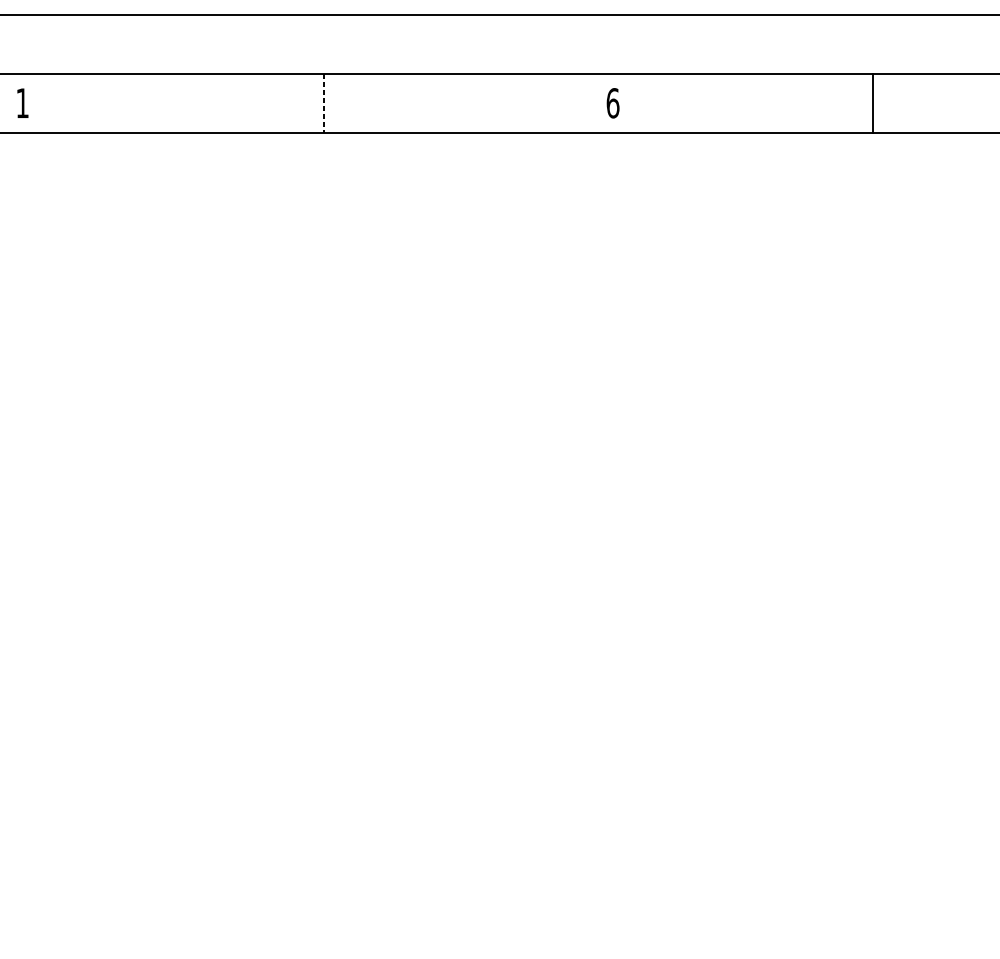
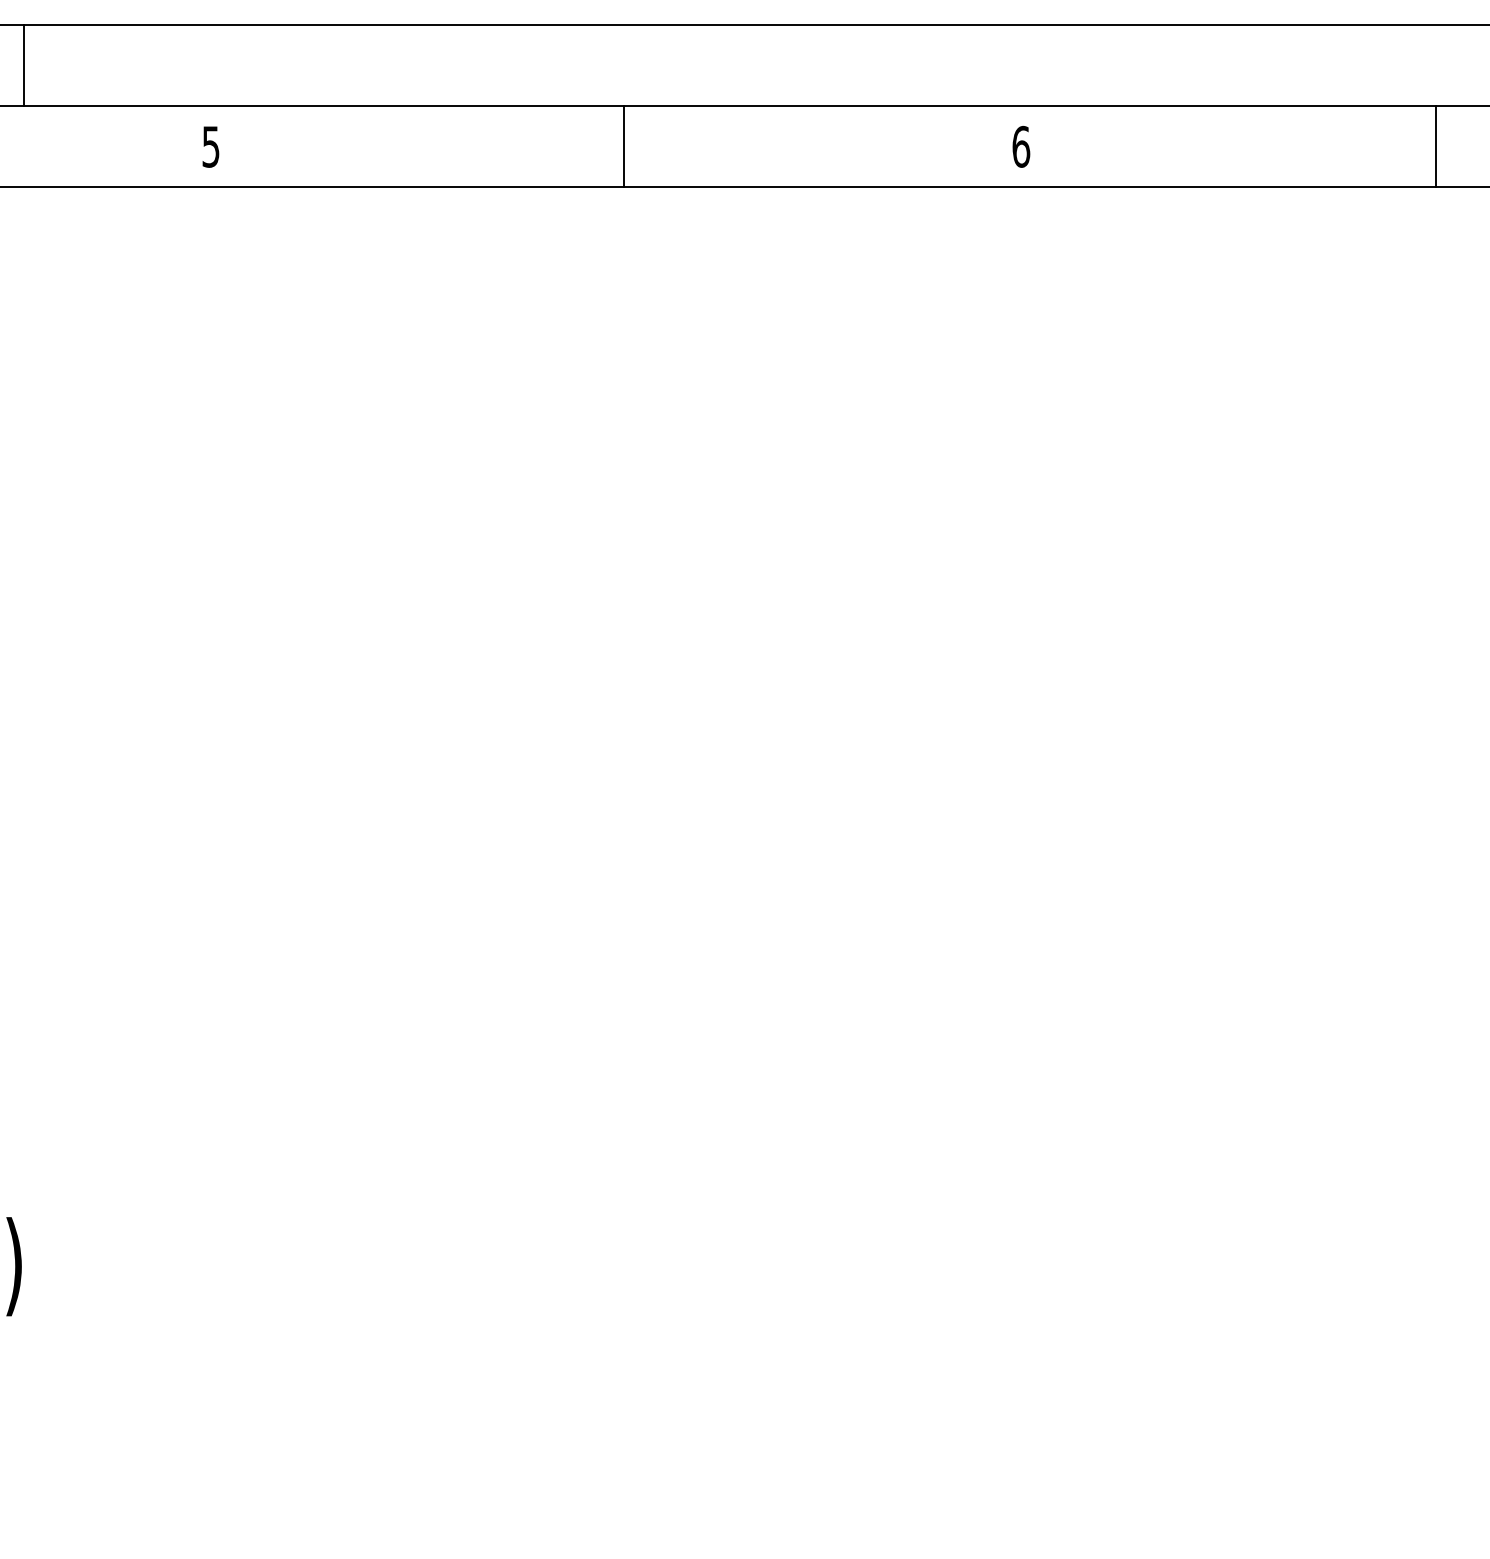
text: (22, 103) -> (210, 146), 1 -> 5
line: (323, 103) -> (624, 146), dashed -> solid
line: (872, 103) -> (1435, 146), moved

